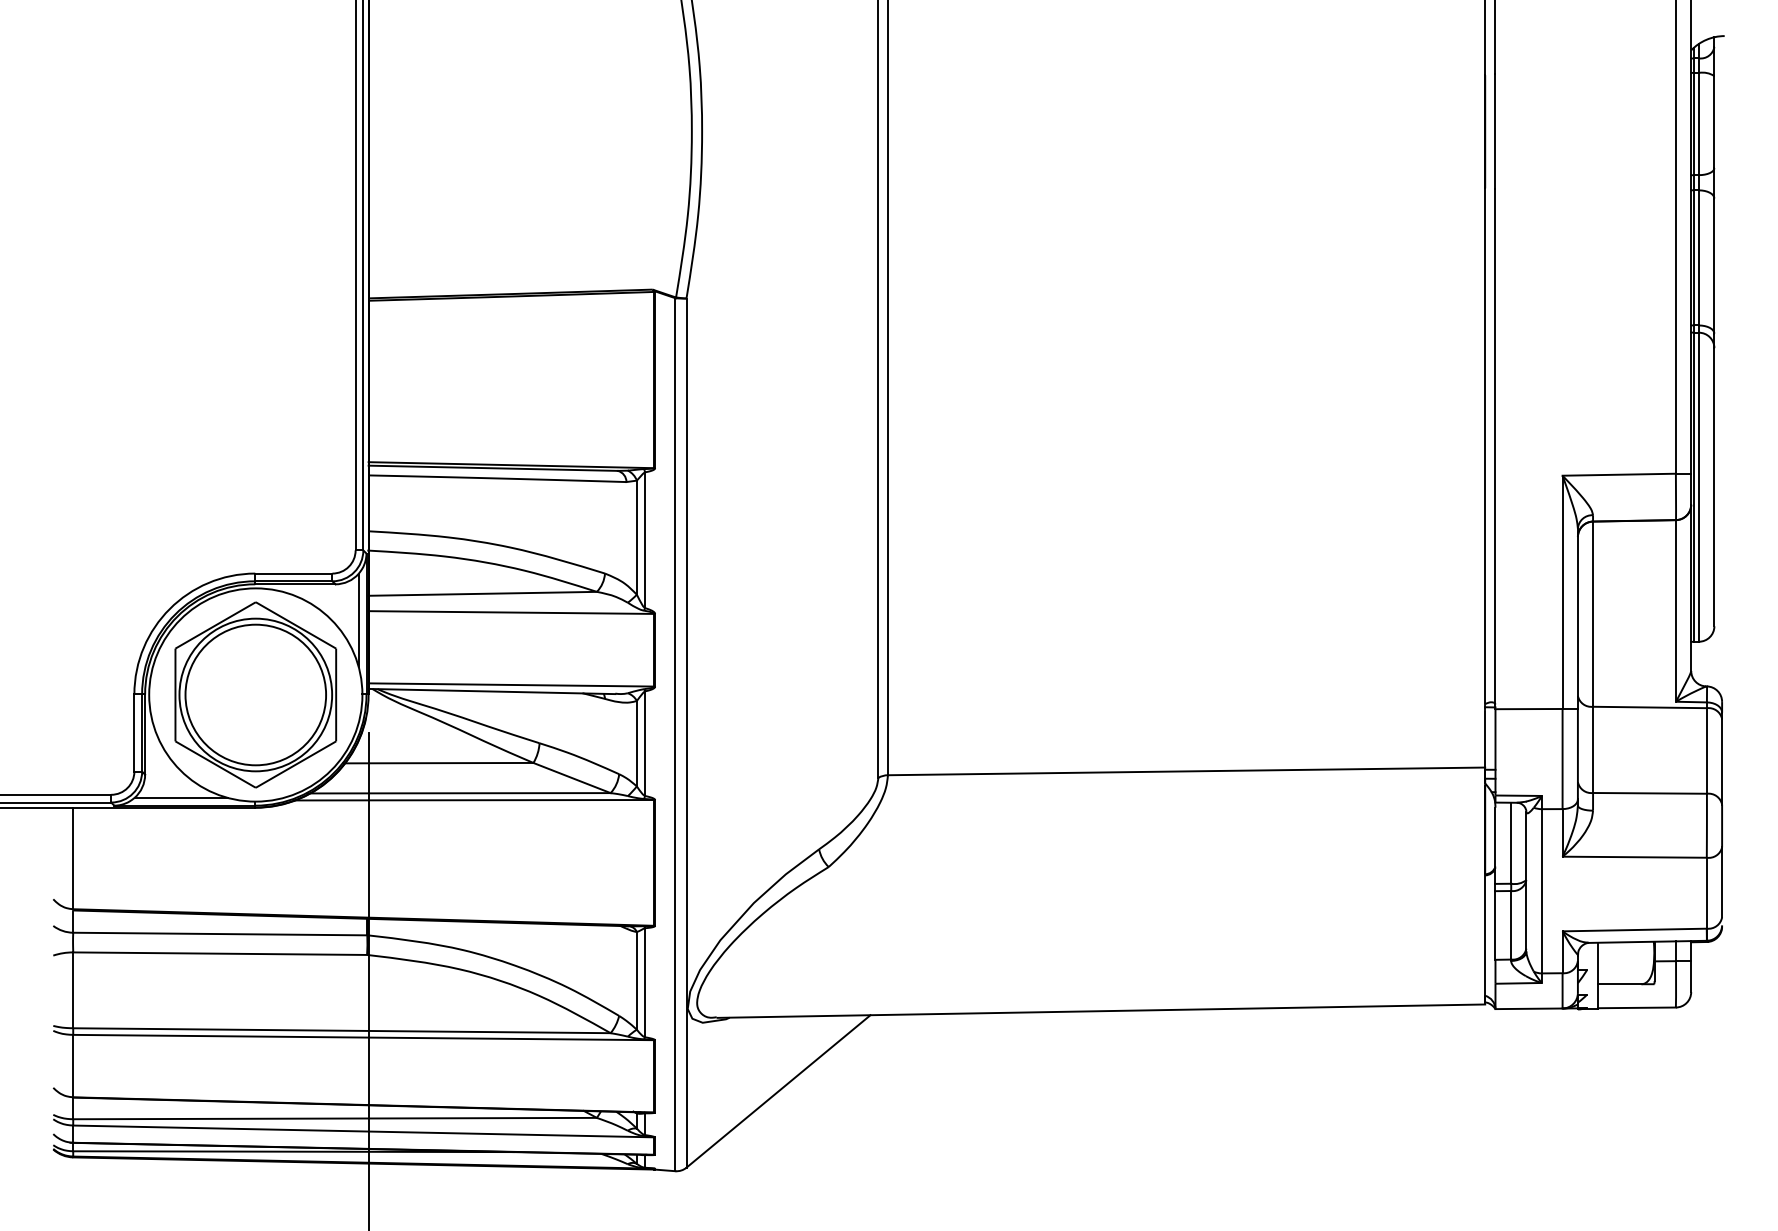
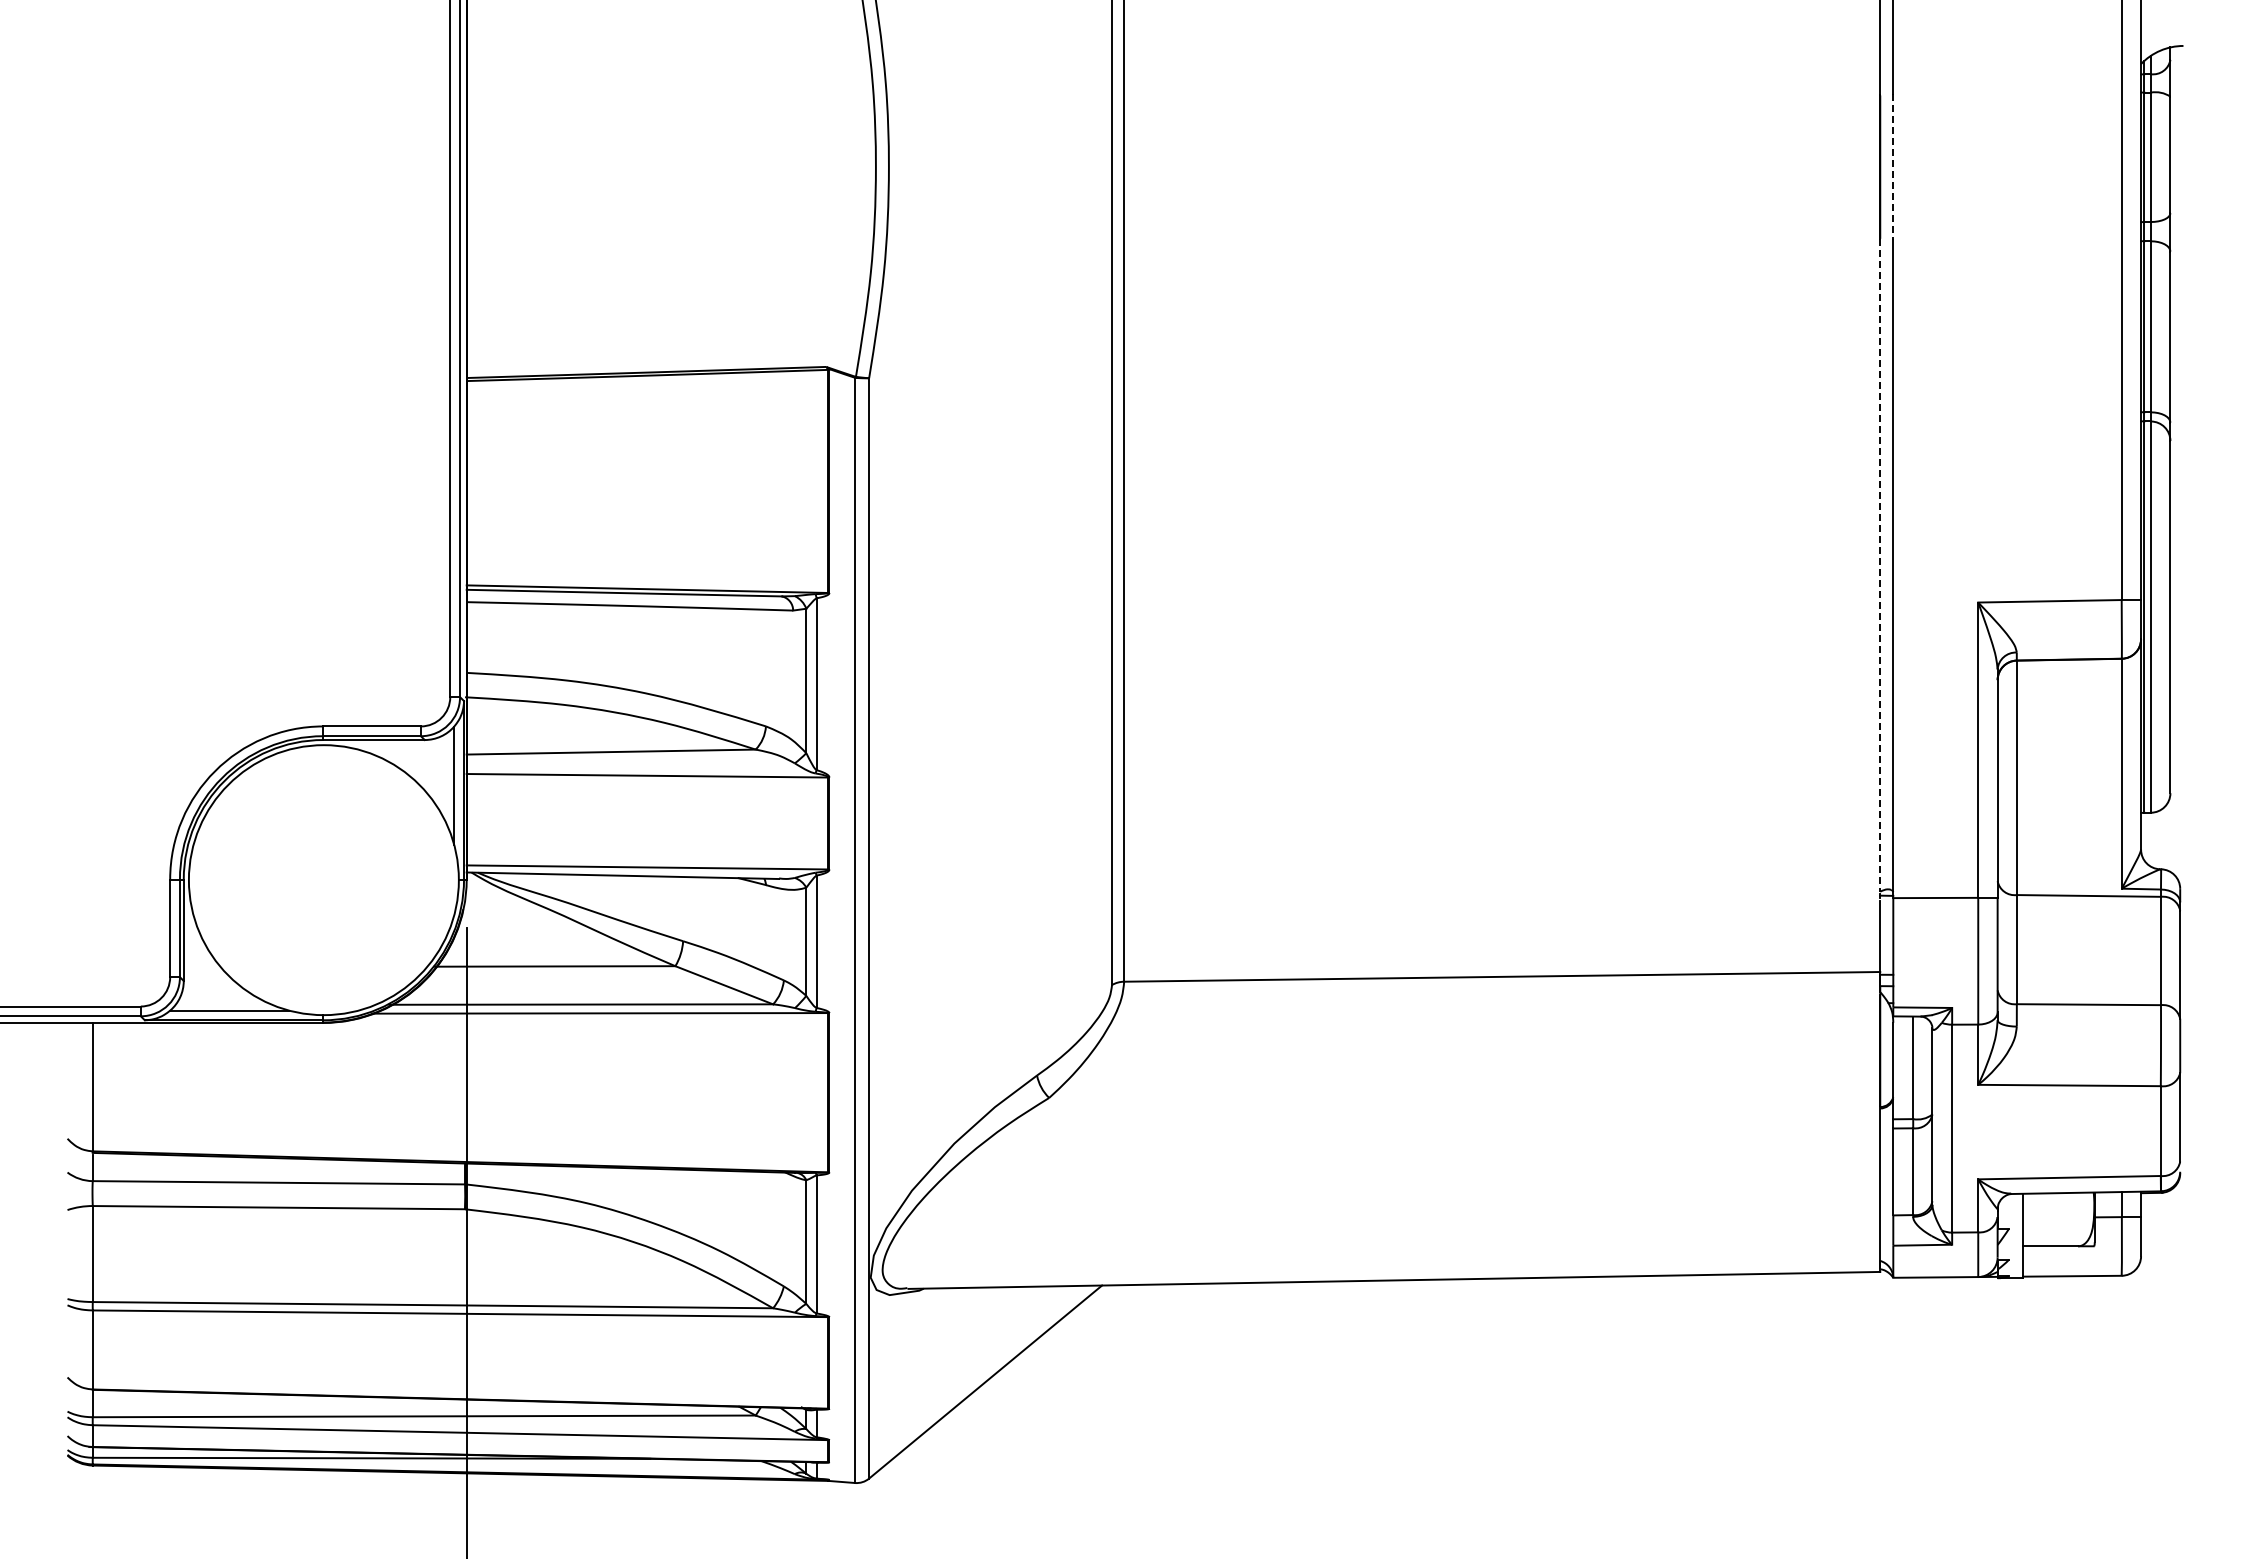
line: (1495, 132) -> (1893, 167), solid -> dashed
line: (1485, 446) -> (1880, 565), solid -> dashed
part: (255, 695) -> (323, 880), removed

